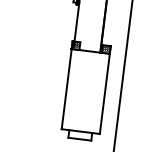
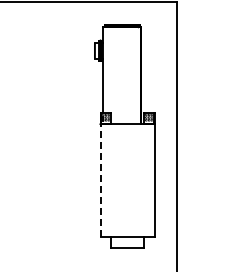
line: (66, 88) -> (100, 180), solid -> dashed

